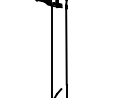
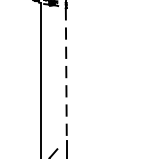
line: (66, 47) -> (66, 76), solid -> dashed

